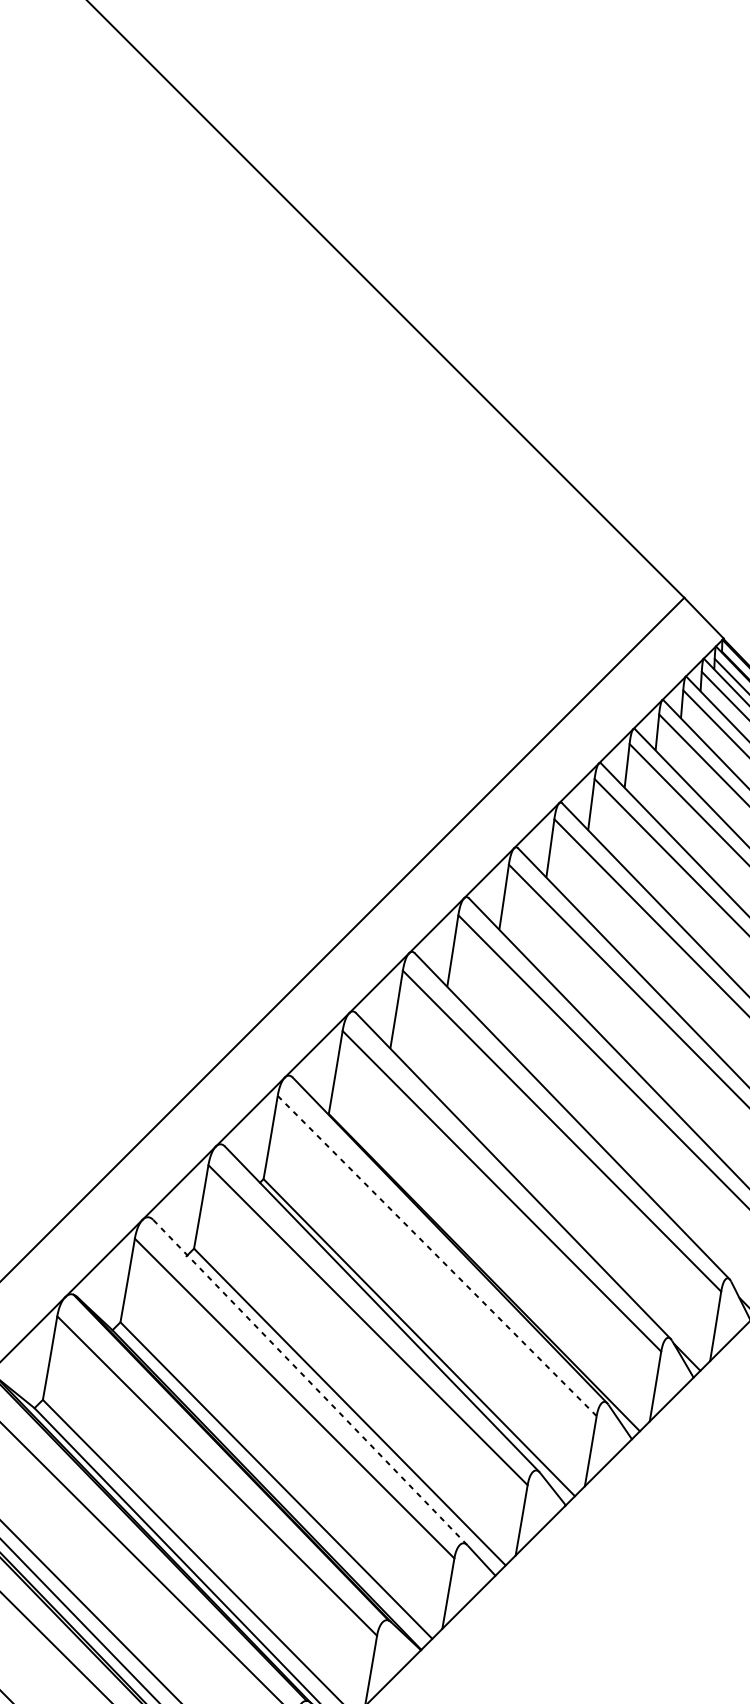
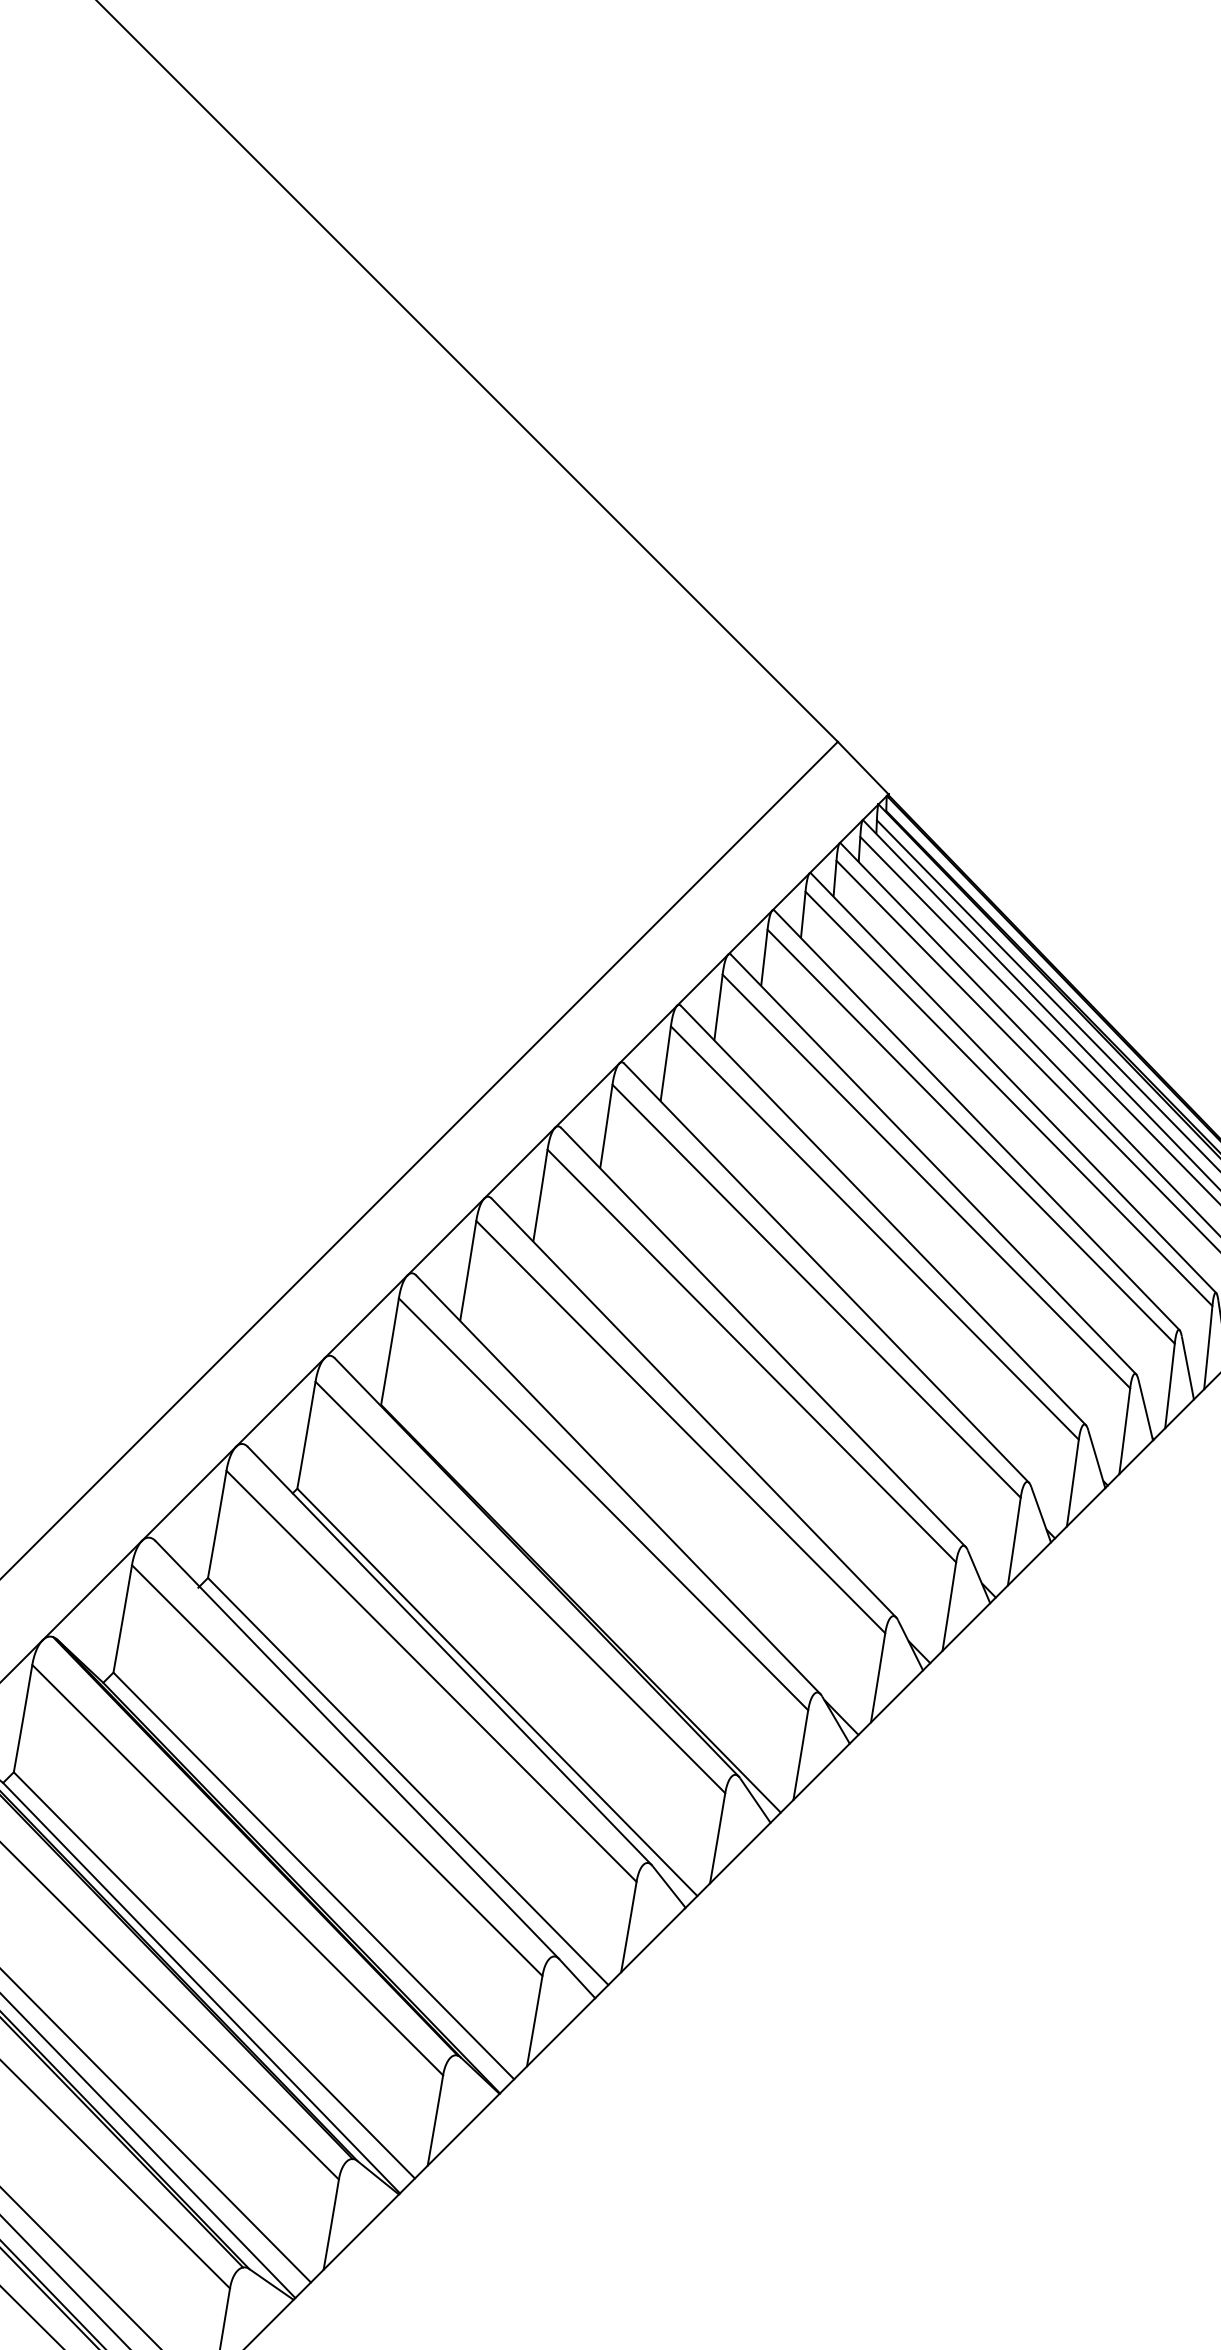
line: (437, 1256) -> (520, 1587), dashed -> solid
line: (310, 1382) -> (357, 1749), dashed -> solid

